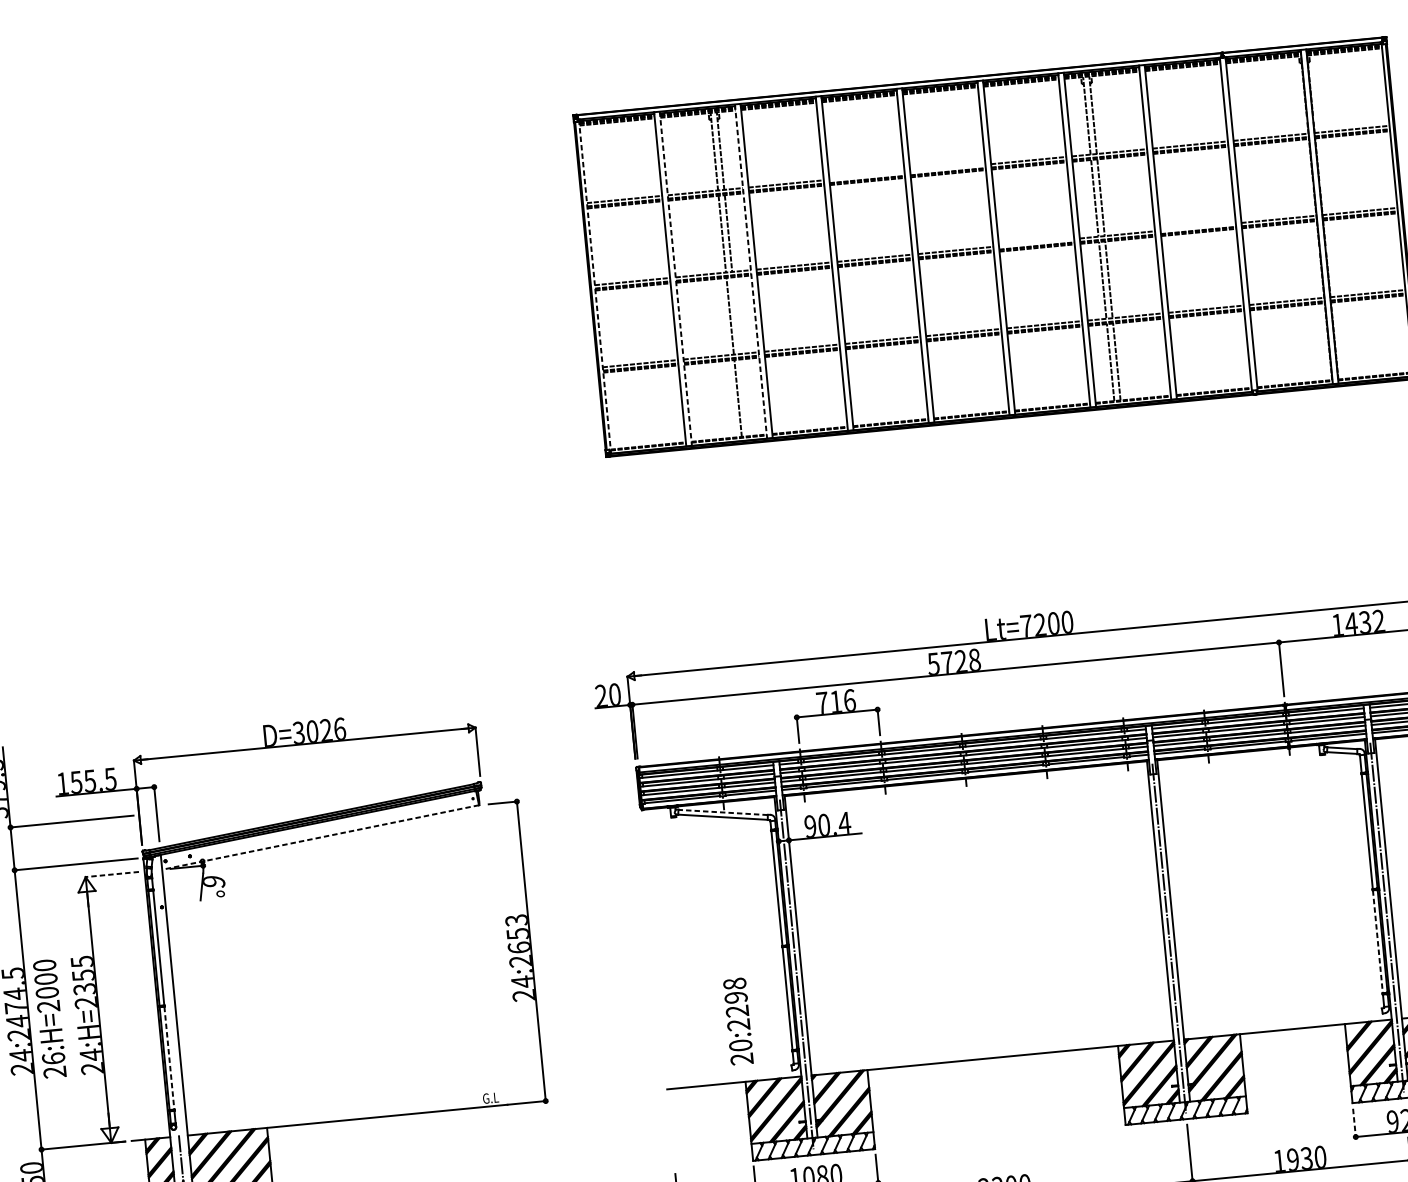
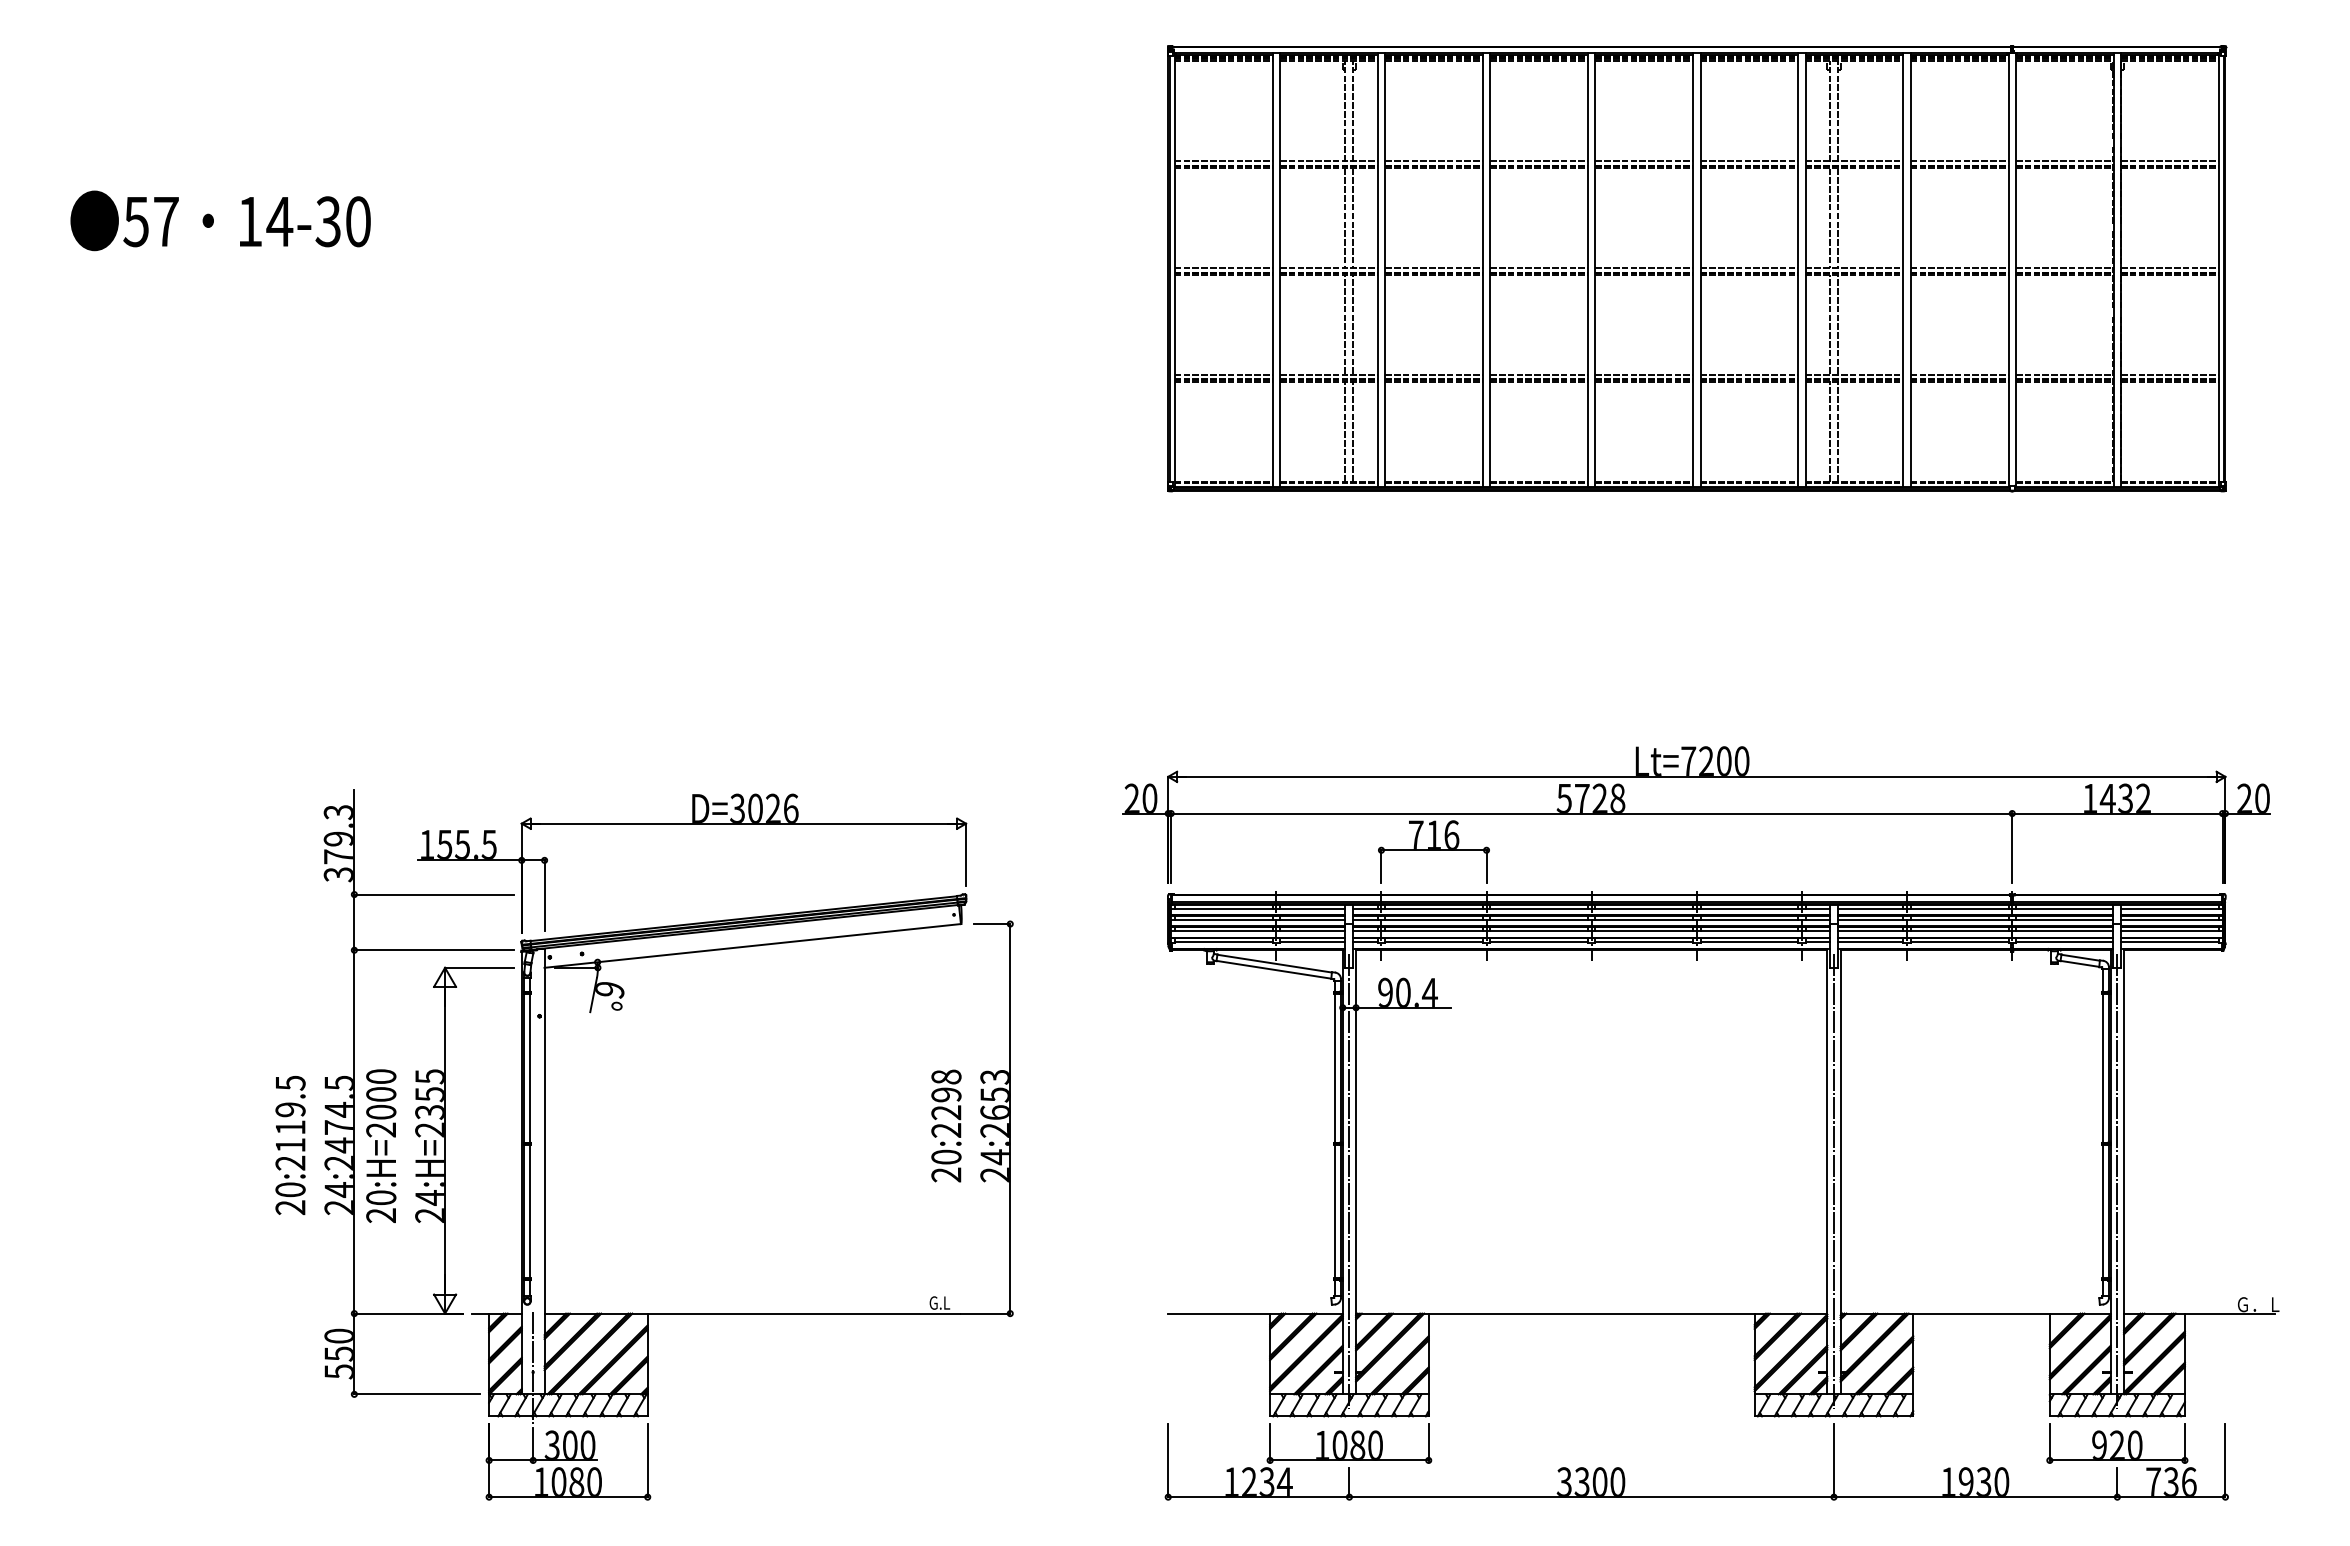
line: (948, 168) -> (1644, 161), added
line: (867, 176) -> (1539, 161), added
line: (1198, 227) -> (1959, 268), added
line: (1036, 242) -> (1749, 268), added
line: (750, 272) -> (1377, 270), dashed -> solid
line: (675, 279) -> (1279, 270), dashed -> solid
line: (594, 287) -> (1174, 270), dashed -> solid
line: (736, 315) -> (1353, 324), added
line: (744, 397) -> (1353, 431), added
line: (722, 812) -> (1274, 963), dashed -> solid
line: (320, 837) -> (752, 945), dashed -> solid
line: (112, 874) -> (479, 967), dashed -> solid
line: (1377, 941) -> (2102, 1211), dashed -> solid
text: (738, 1021) -> (946, 1125), moved
text: (53, 1058) -> (381, 1197), 26:H=2000 -> 20:H=2000
line: (169, 1058) -> (530, 1211), dashed -> solid
line: (1354, 1123) -> (2049, 1442), dashed -> solid

